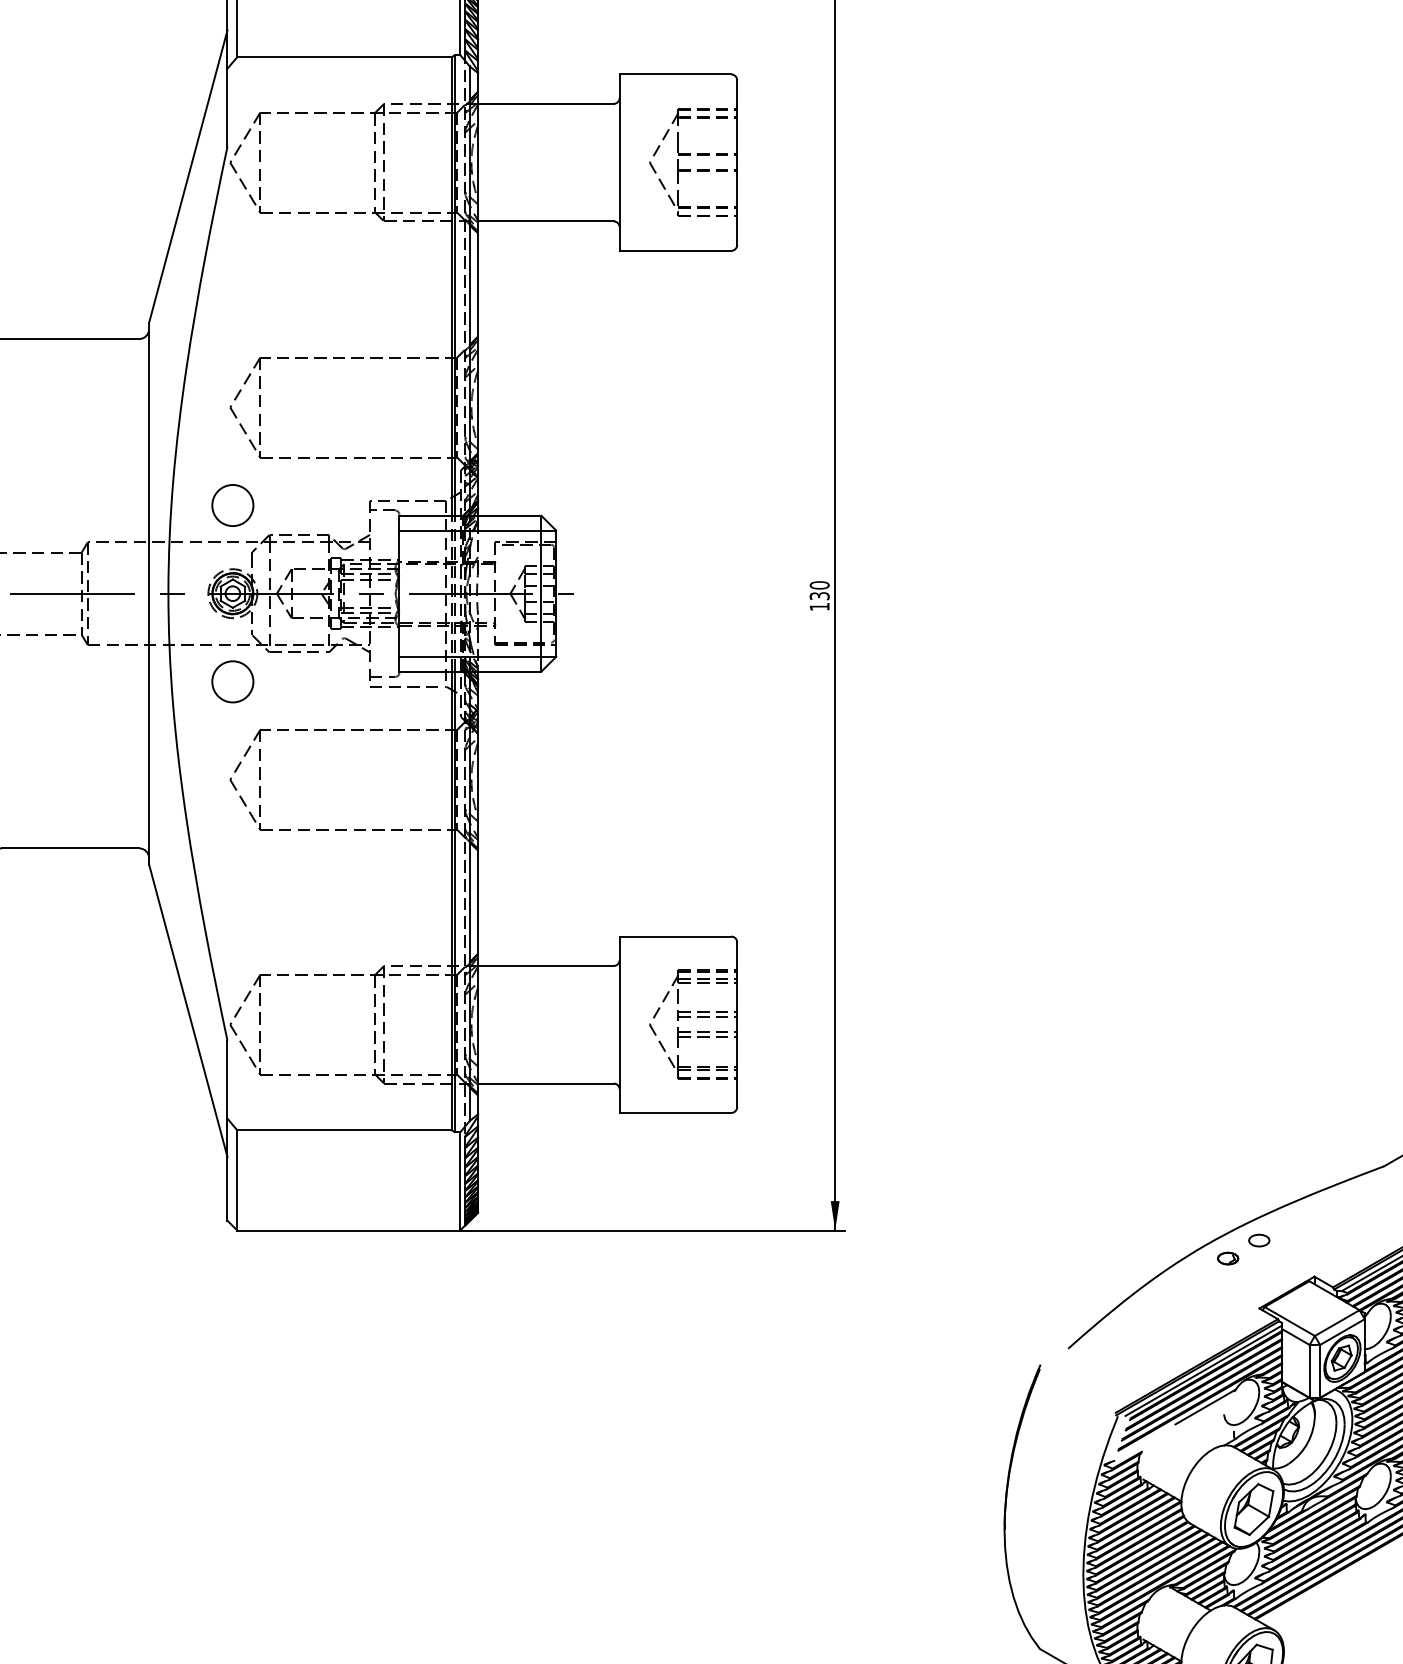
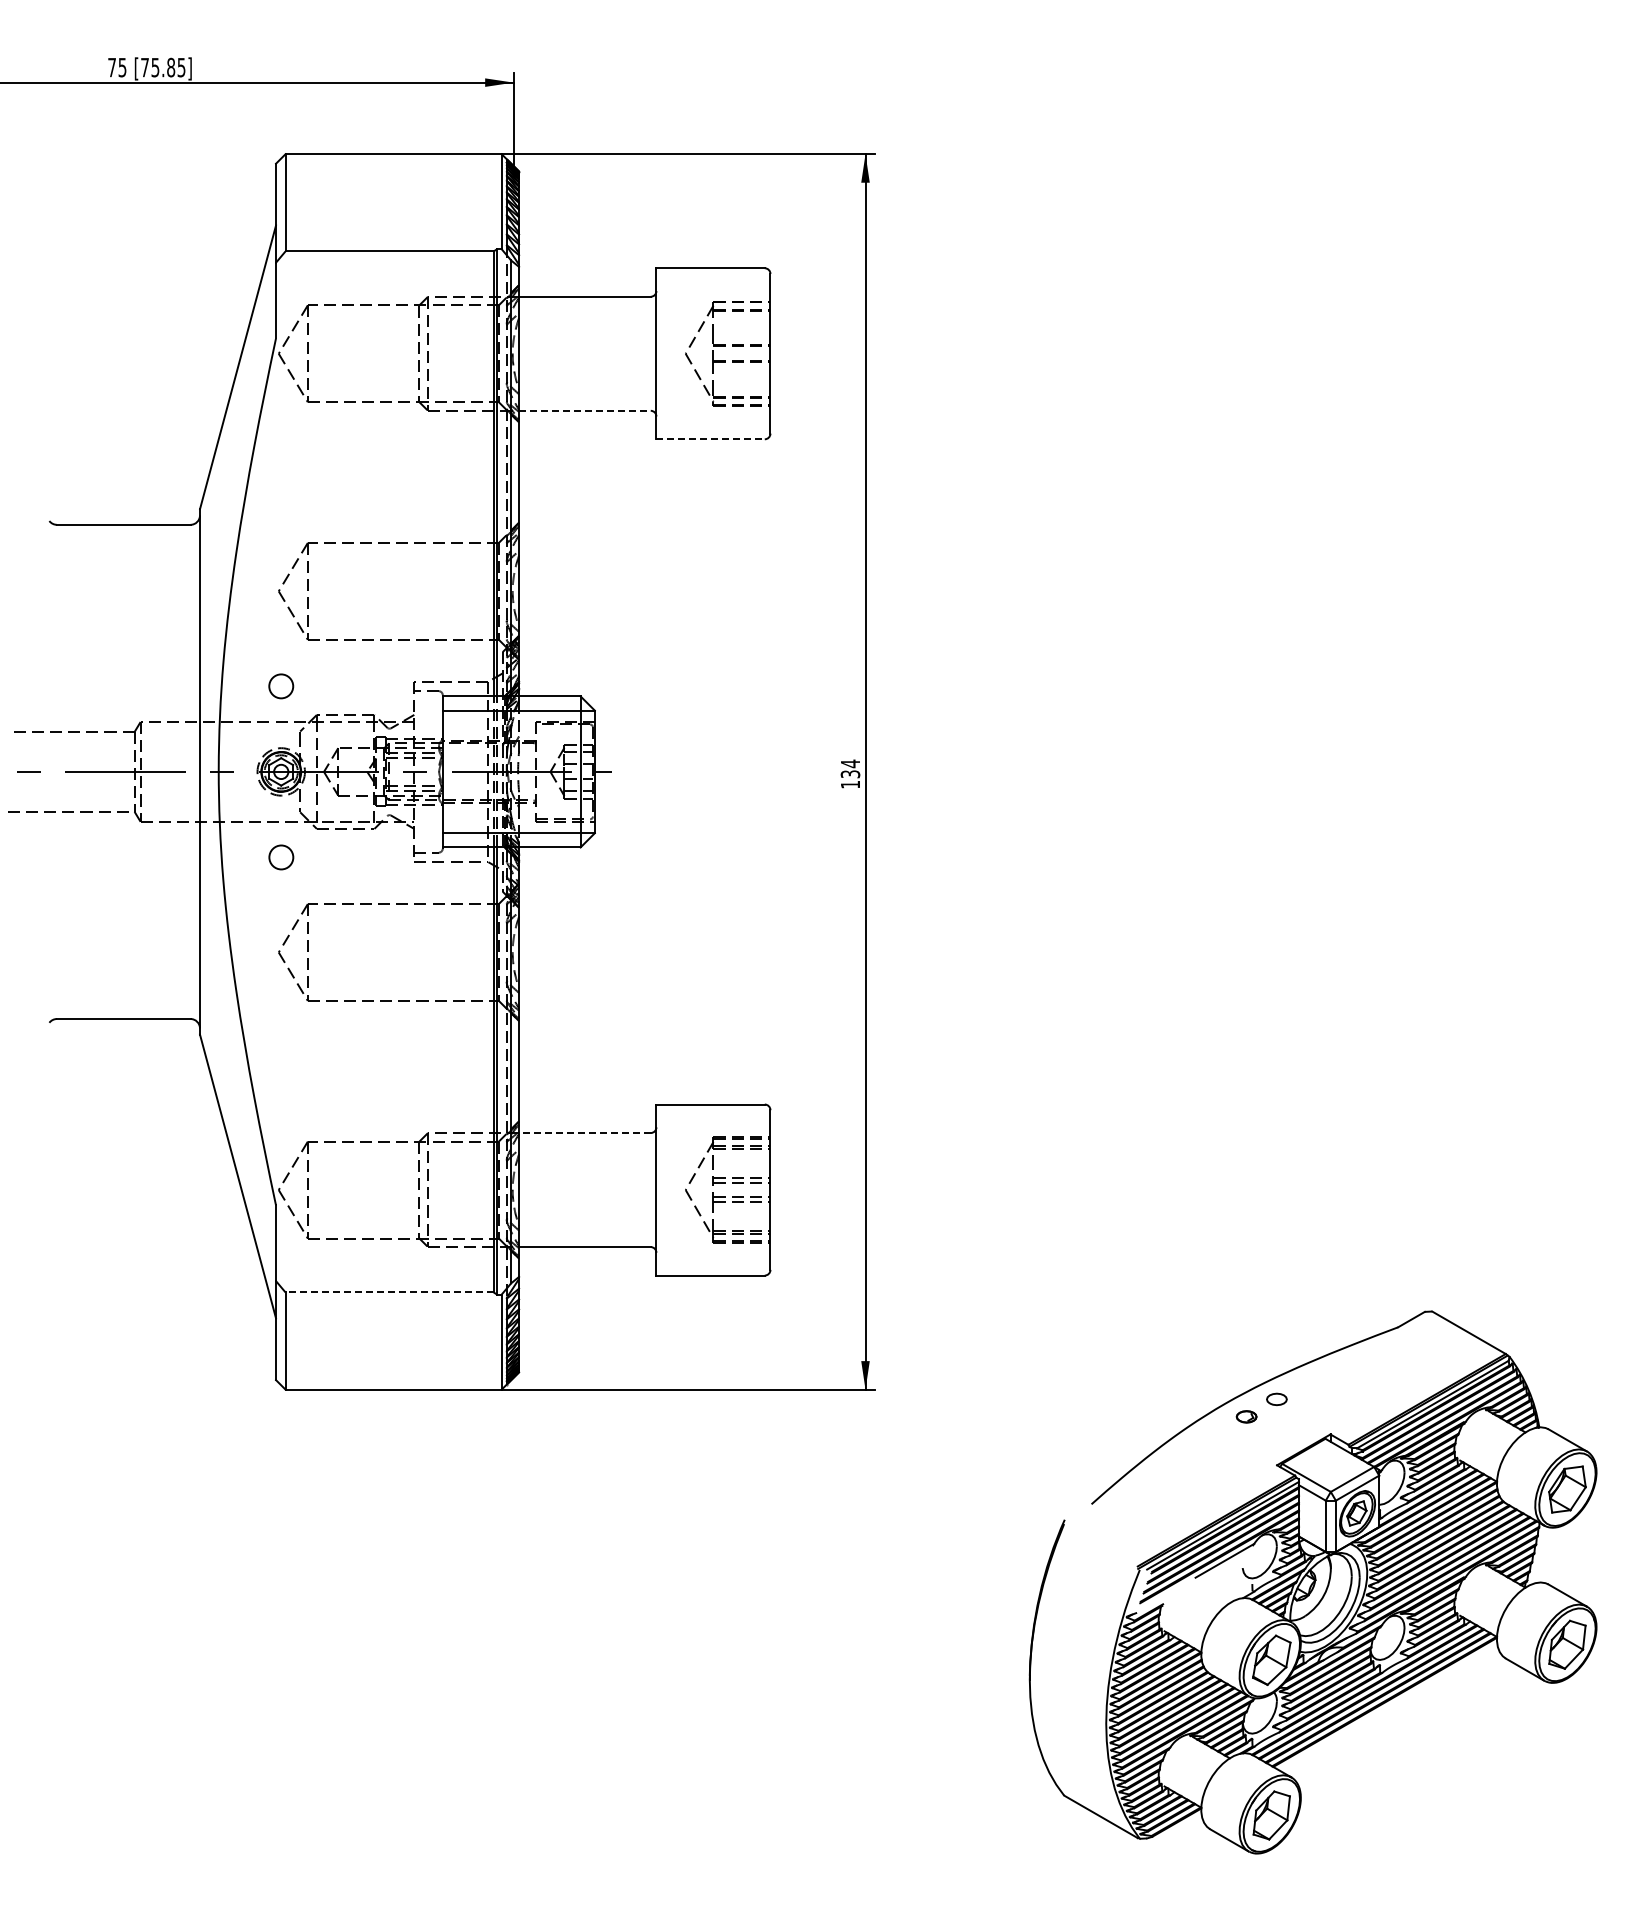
line: (545, 221) -> (584, 410), solid -> dashed
line: (676, 251) -> (711, 439), solid -> dashed
circle: (233, 505) -> (281, 686), size x0.6
text: (819, 585) -> (850, 763), 130 -> 134
circle: (233, 681) -> (281, 857), size x0.6
line: (545, 966) -> (584, 1133), solid -> dashed
line: (344, 1130) -> (389, 1292), solid -> dashed

